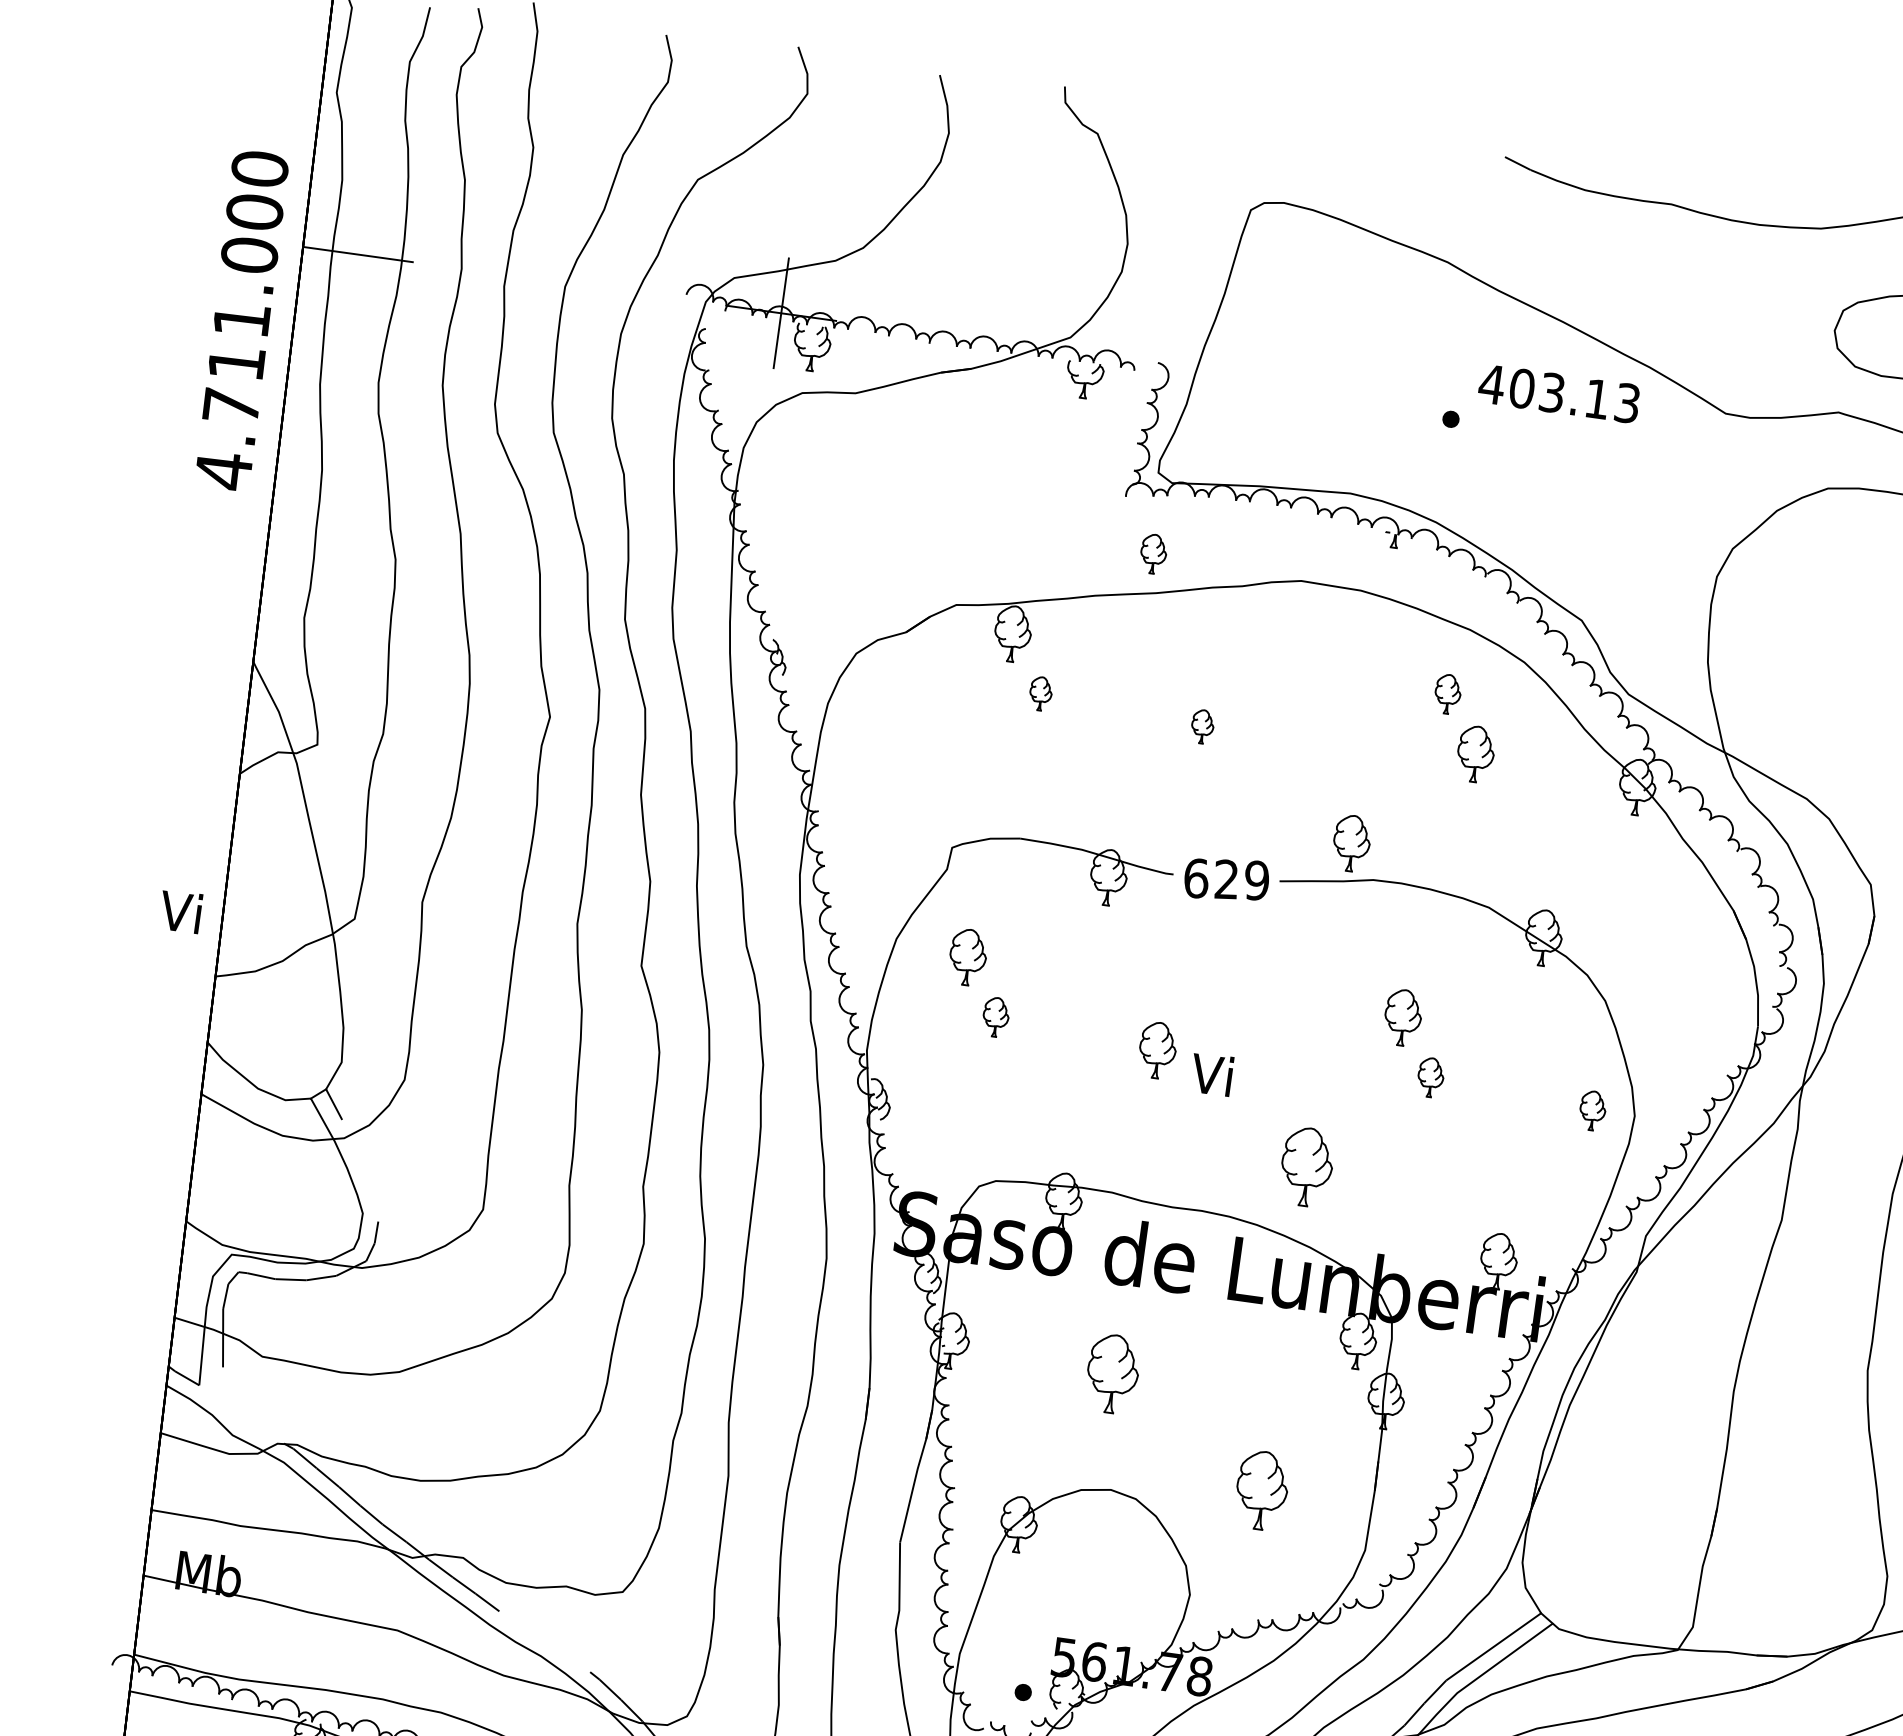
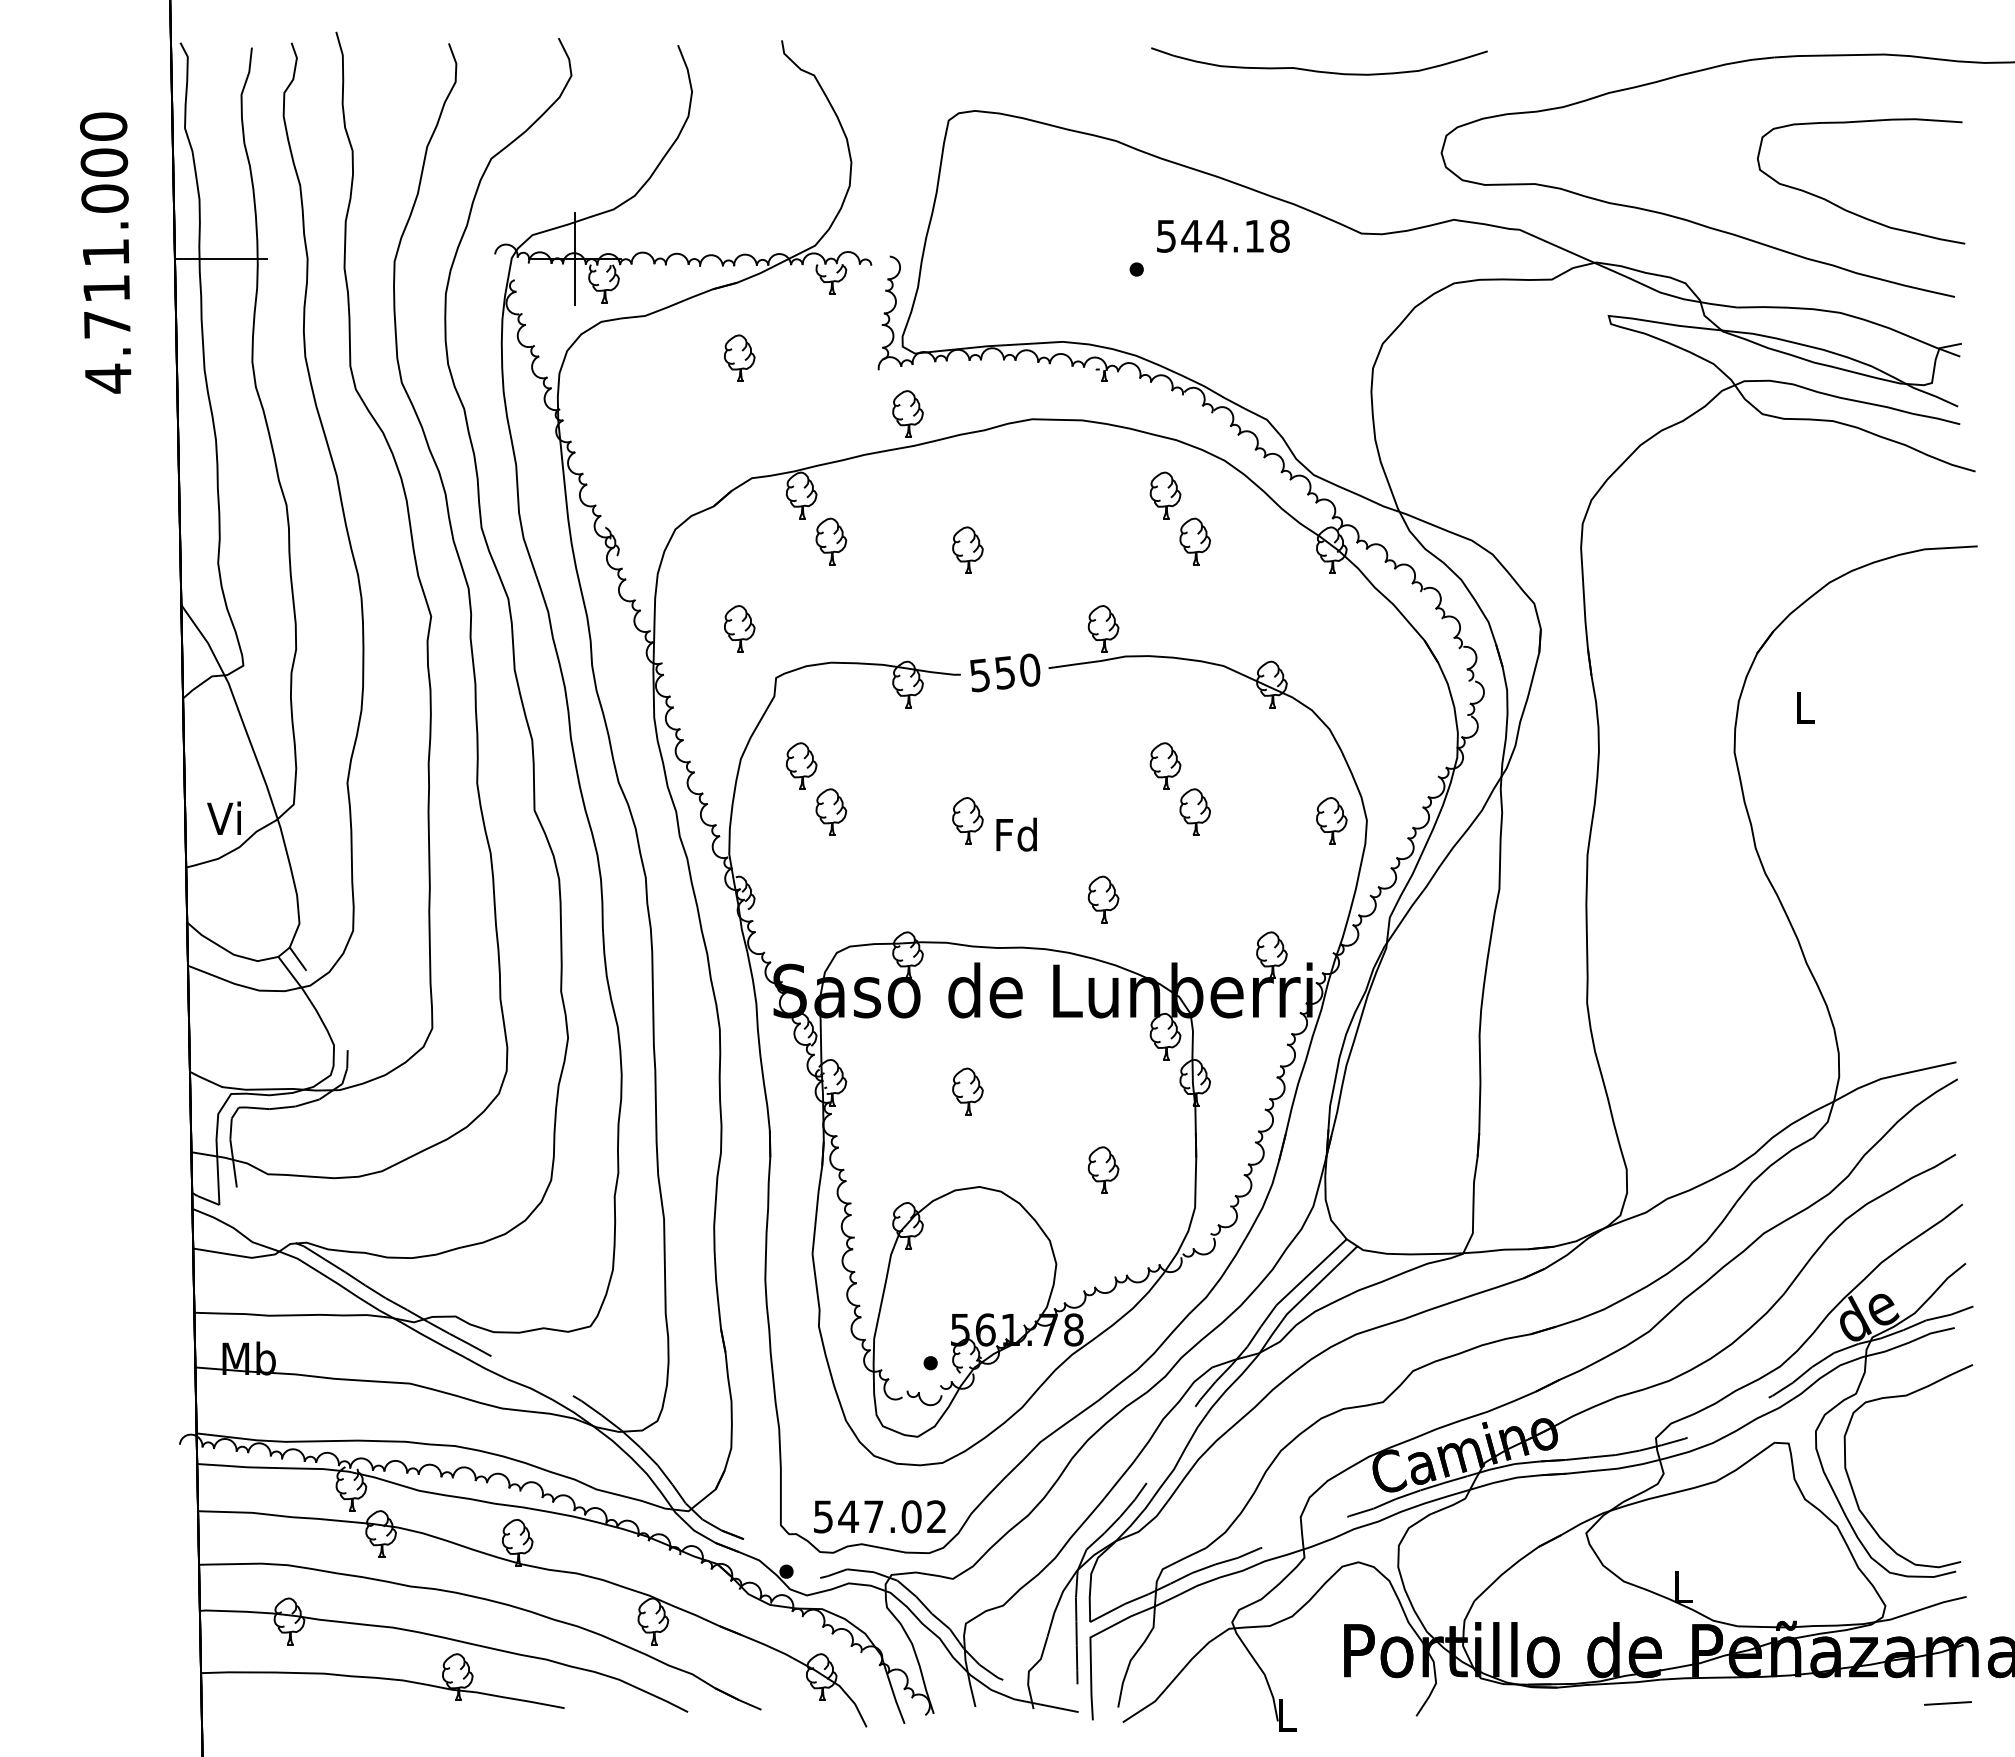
text: (241, 319) -> (105, 252), moved
text: (1559, 392) -> (1222, 235), 403.13 -> 544.18
part: (961, 458) -> (739, 357), added
part: (1153, 553) -> (907, 413), size x1.43
part: (1041, 693) -> (831, 541), size x1.67
part: (1447, 694) -> (1165, 495), size x1.43
part: (1202, 725) -> (967, 549), size x1.67
part: (916, 782) -> (739, 628), added
text: (1227, 879) -> (1005, 672), 629 -> 550
text: (179, 910) -> (223, 817), moved
part: (996, 1016) -> (831, 811), size x1.43
text: (1213, 1074) -> (1016, 834), Vi -> Fd
part: (1430, 1076) -> (1194, 811), size x1.43
part: (1592, 1110) -> (1331, 820), size x1.43
part: (1306, 1166) -> (1103, 899), size x0.71
part: (1112, 1373) -> (967, 1091), size x0.71
part: (1261, 1489) -> (1103, 1169), size x0.71

